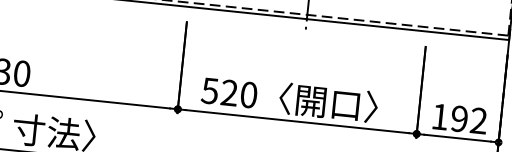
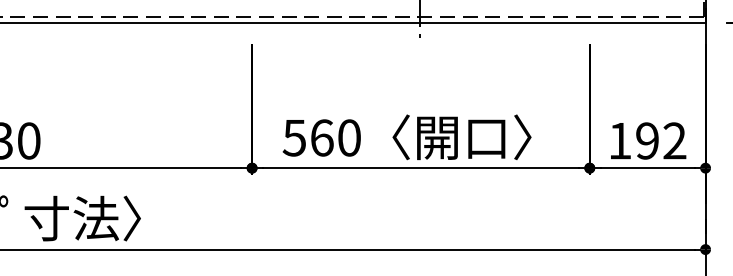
text: (229, 92) -> (321, 137), 520 -> 560

